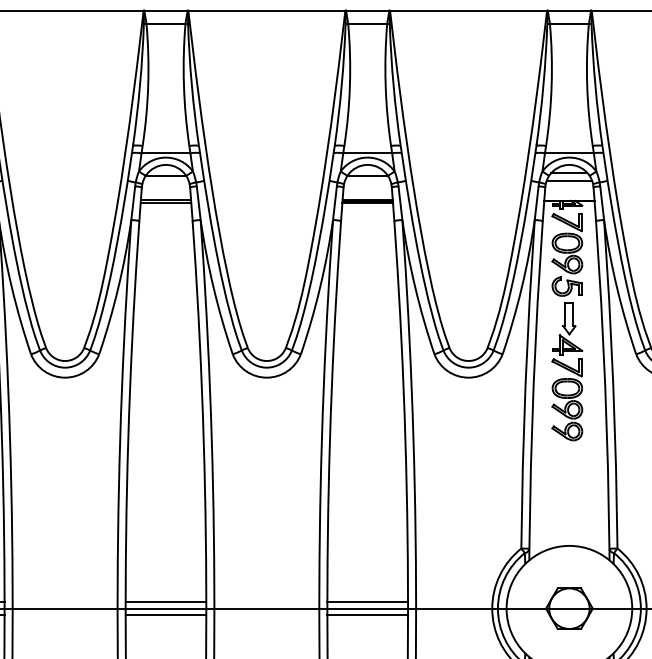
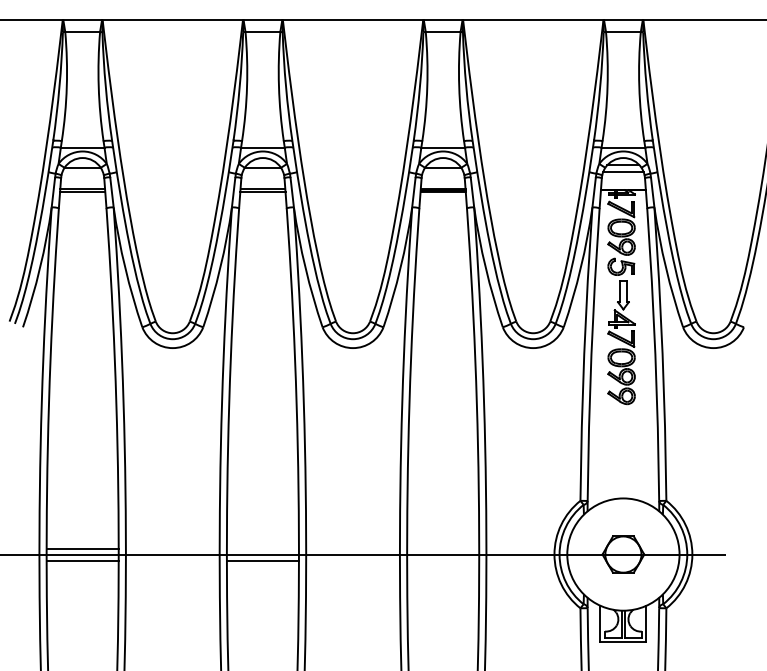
line: (165, 601) -> (262, 548), removed
line: (368, 601) -> (443, 548), removed
line: (368, 615) -> (443, 560), removed

